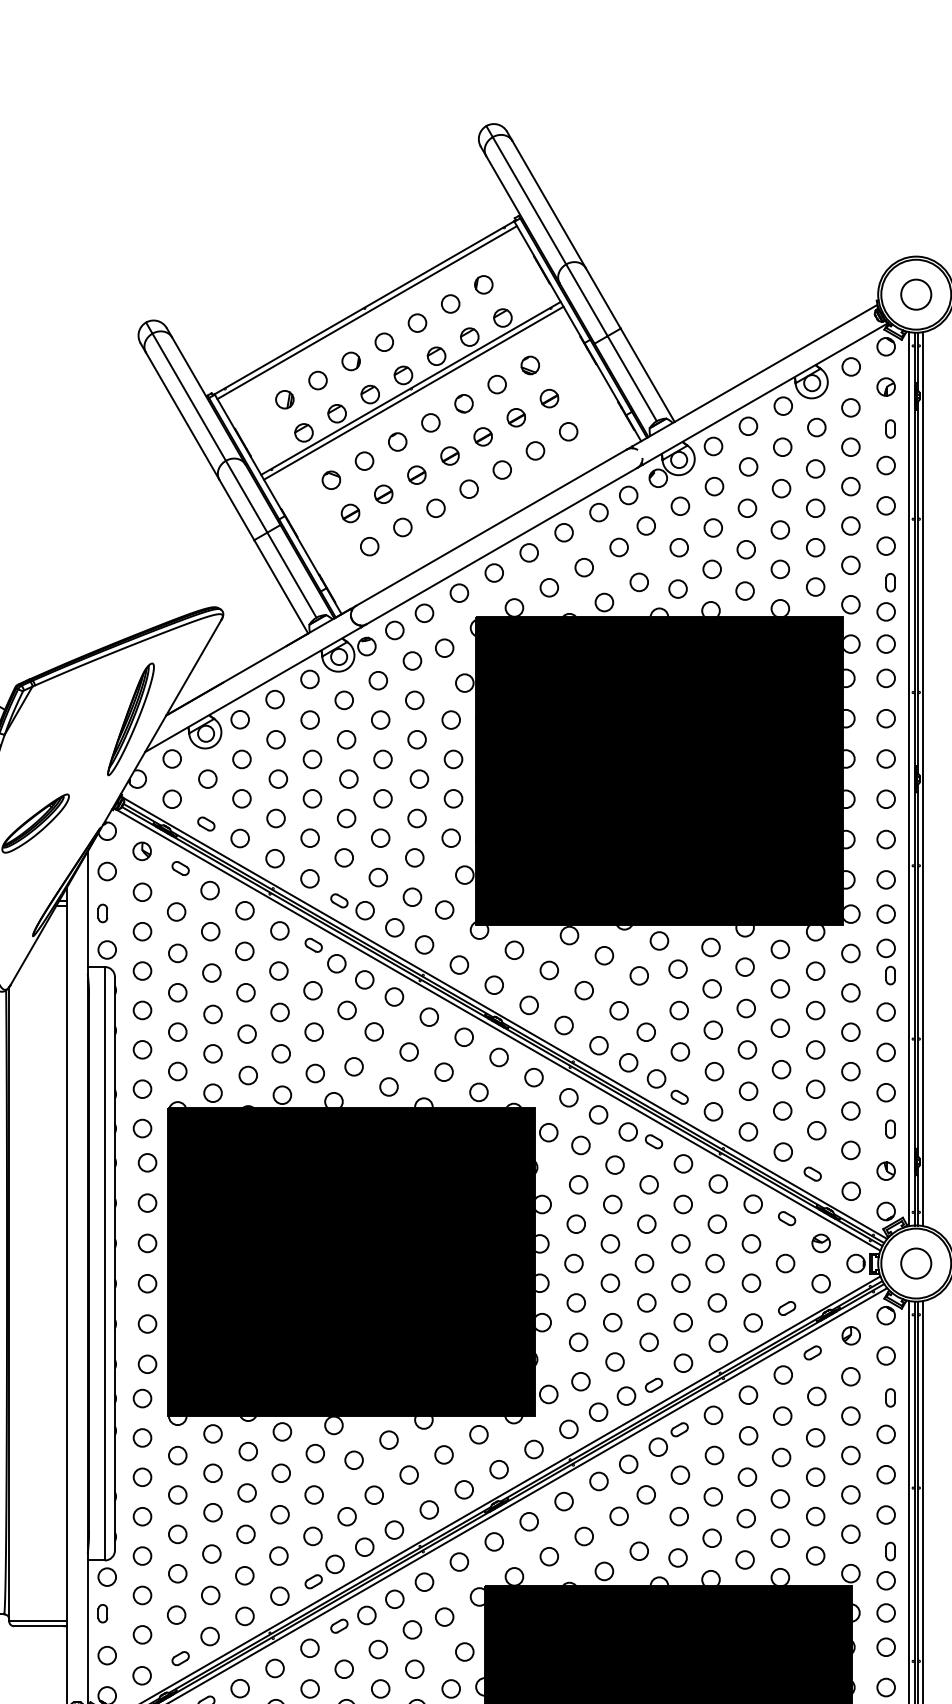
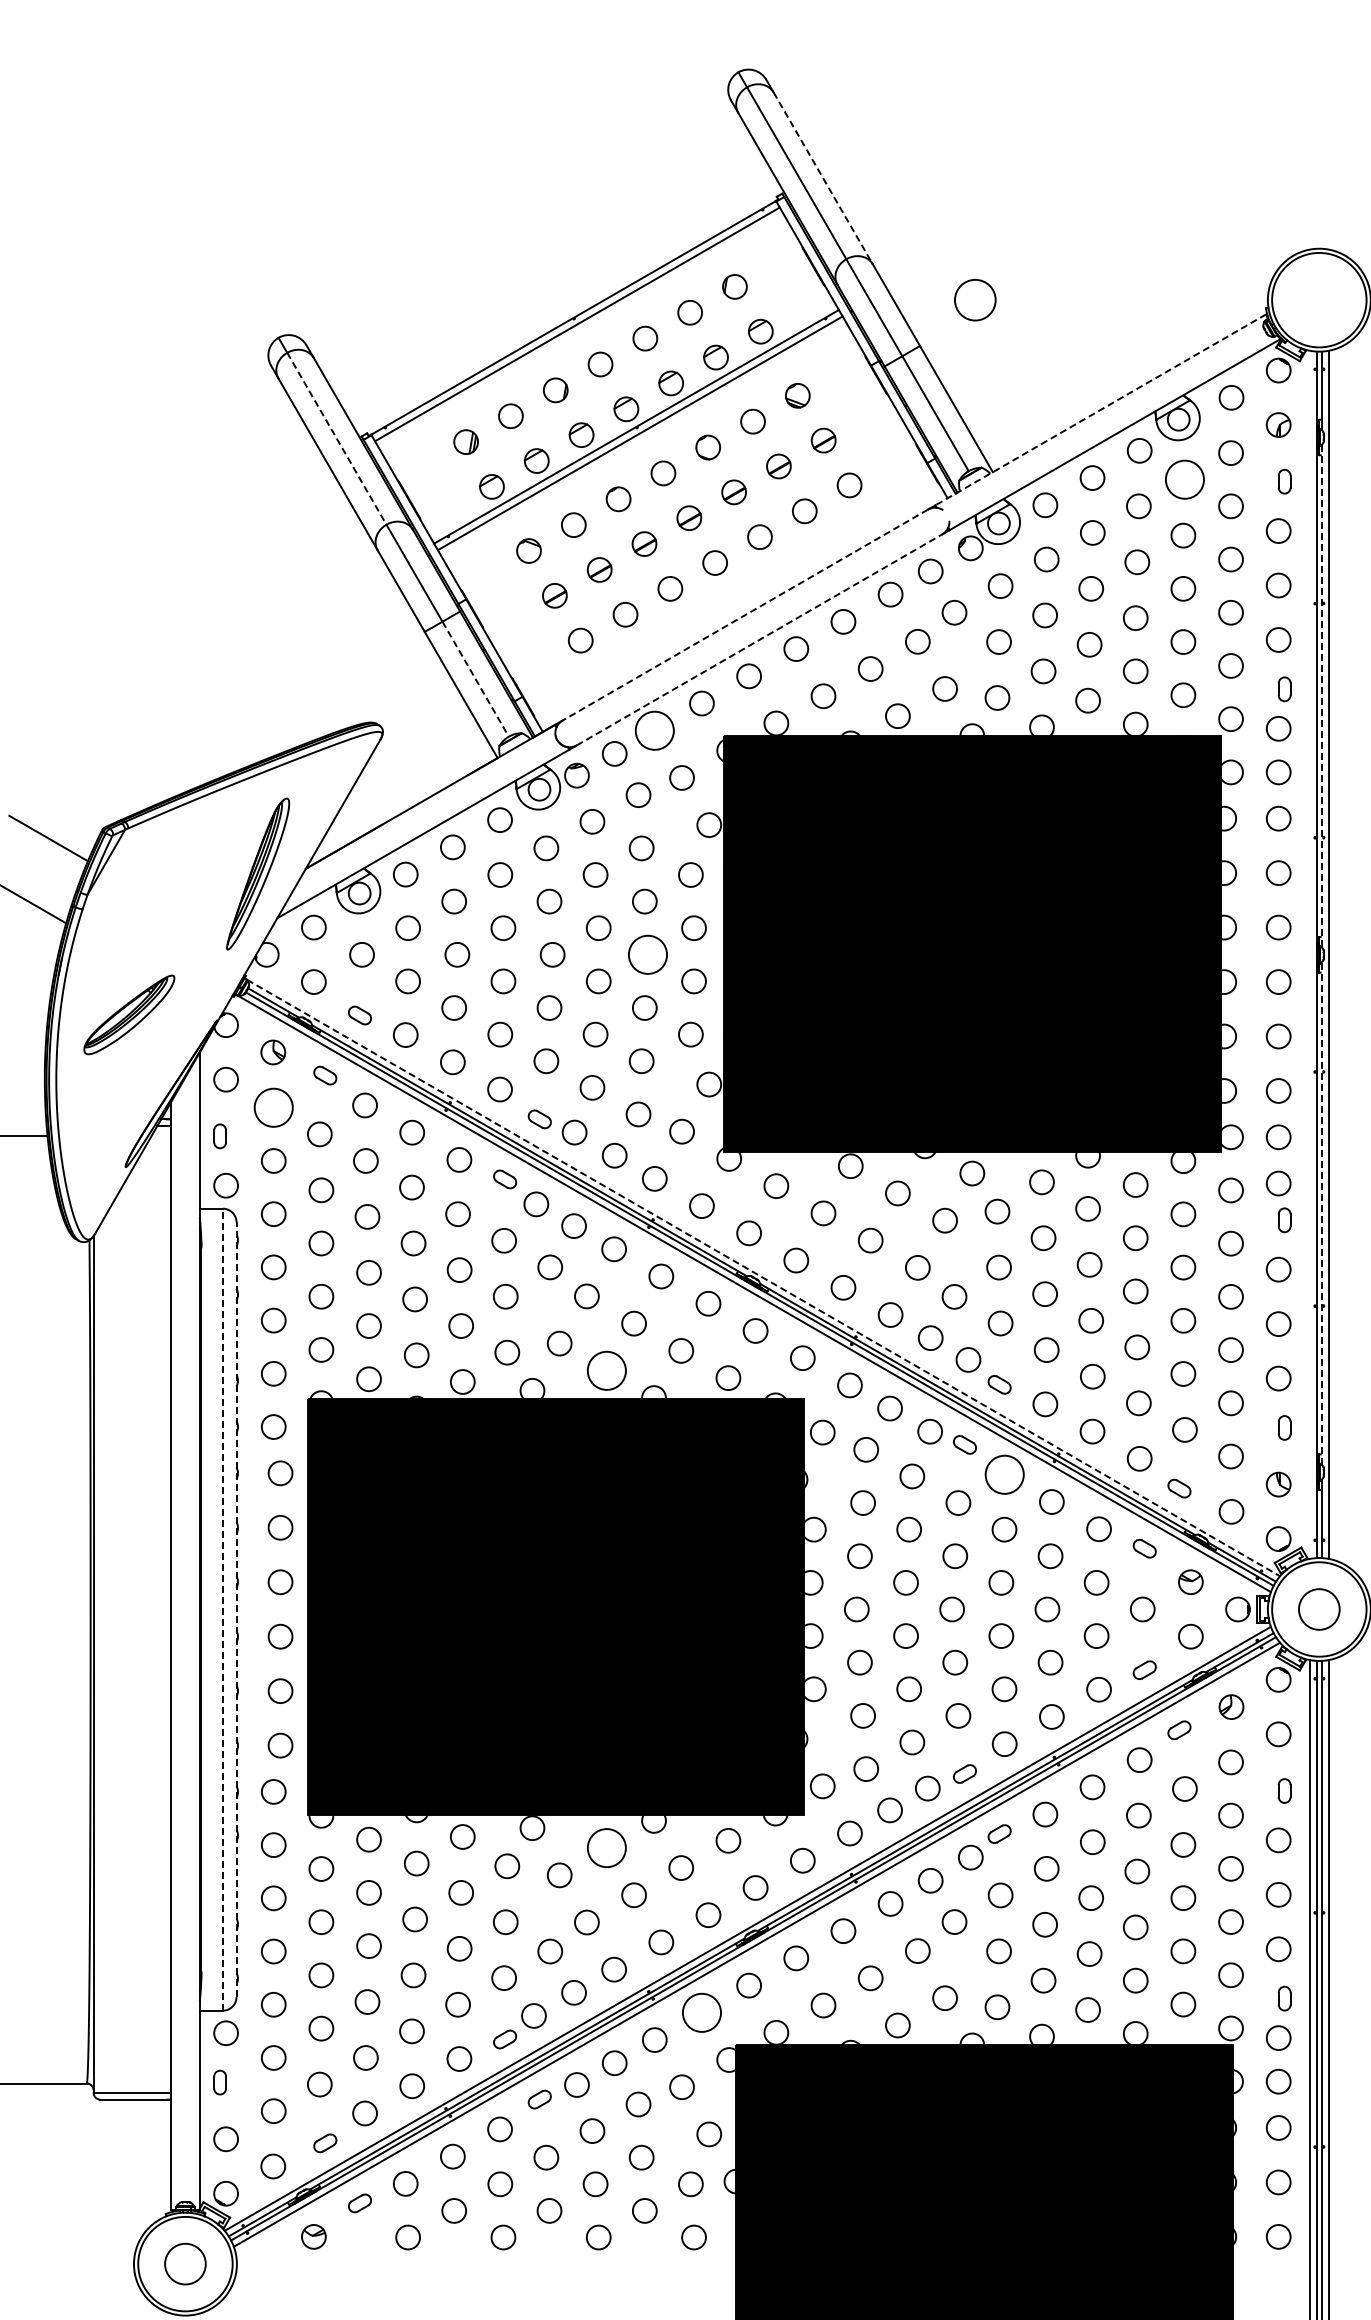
line: (549, 204) -> (823, 178), solid -> dashed
circle: (916, 294) -> (975, 300), moved
line: (754, 376) -> (1100, 410), solid -> dashed
line: (189, 397) -> (337, 439), solid -> dashed
circle: (816, 427) -> (1184, 479), size x1.6
line: (490, 528) -> (744, 615), solid -> dashed
line: (501, 545) -> (759, 639), solid -> dashed
line: (291, 575) -> (475, 679), solid -> dashed
line: (917, 587) -> (1321, 695), solid -> dashed
circle: (424, 613) -> (654, 730), size x1.6
circle: (419, 778) -> (647, 954), size x1.6
line: (909, 778) -> (1310, 954), removed
circle: (142, 892) -> (273, 1107), size x1.6
line: (917, 970) -> (1321, 1213), solid -> dashed
line: (505, 1018) -> (764, 1278), solid -> dashed
circle: (388, 1086) -> (606, 1370), size x1.6
circle: (683, 1163) -> (1004, 1474), size x1.6
line: (104, 1263) -> (222, 1609), solid -> dashed
line: (114, 1263) -> (236, 1609), solid -> dashed
circle: (388, 1440) -> (606, 1848), size x1.6
circle: (459, 1561) -> (701, 2012), size x1.6

